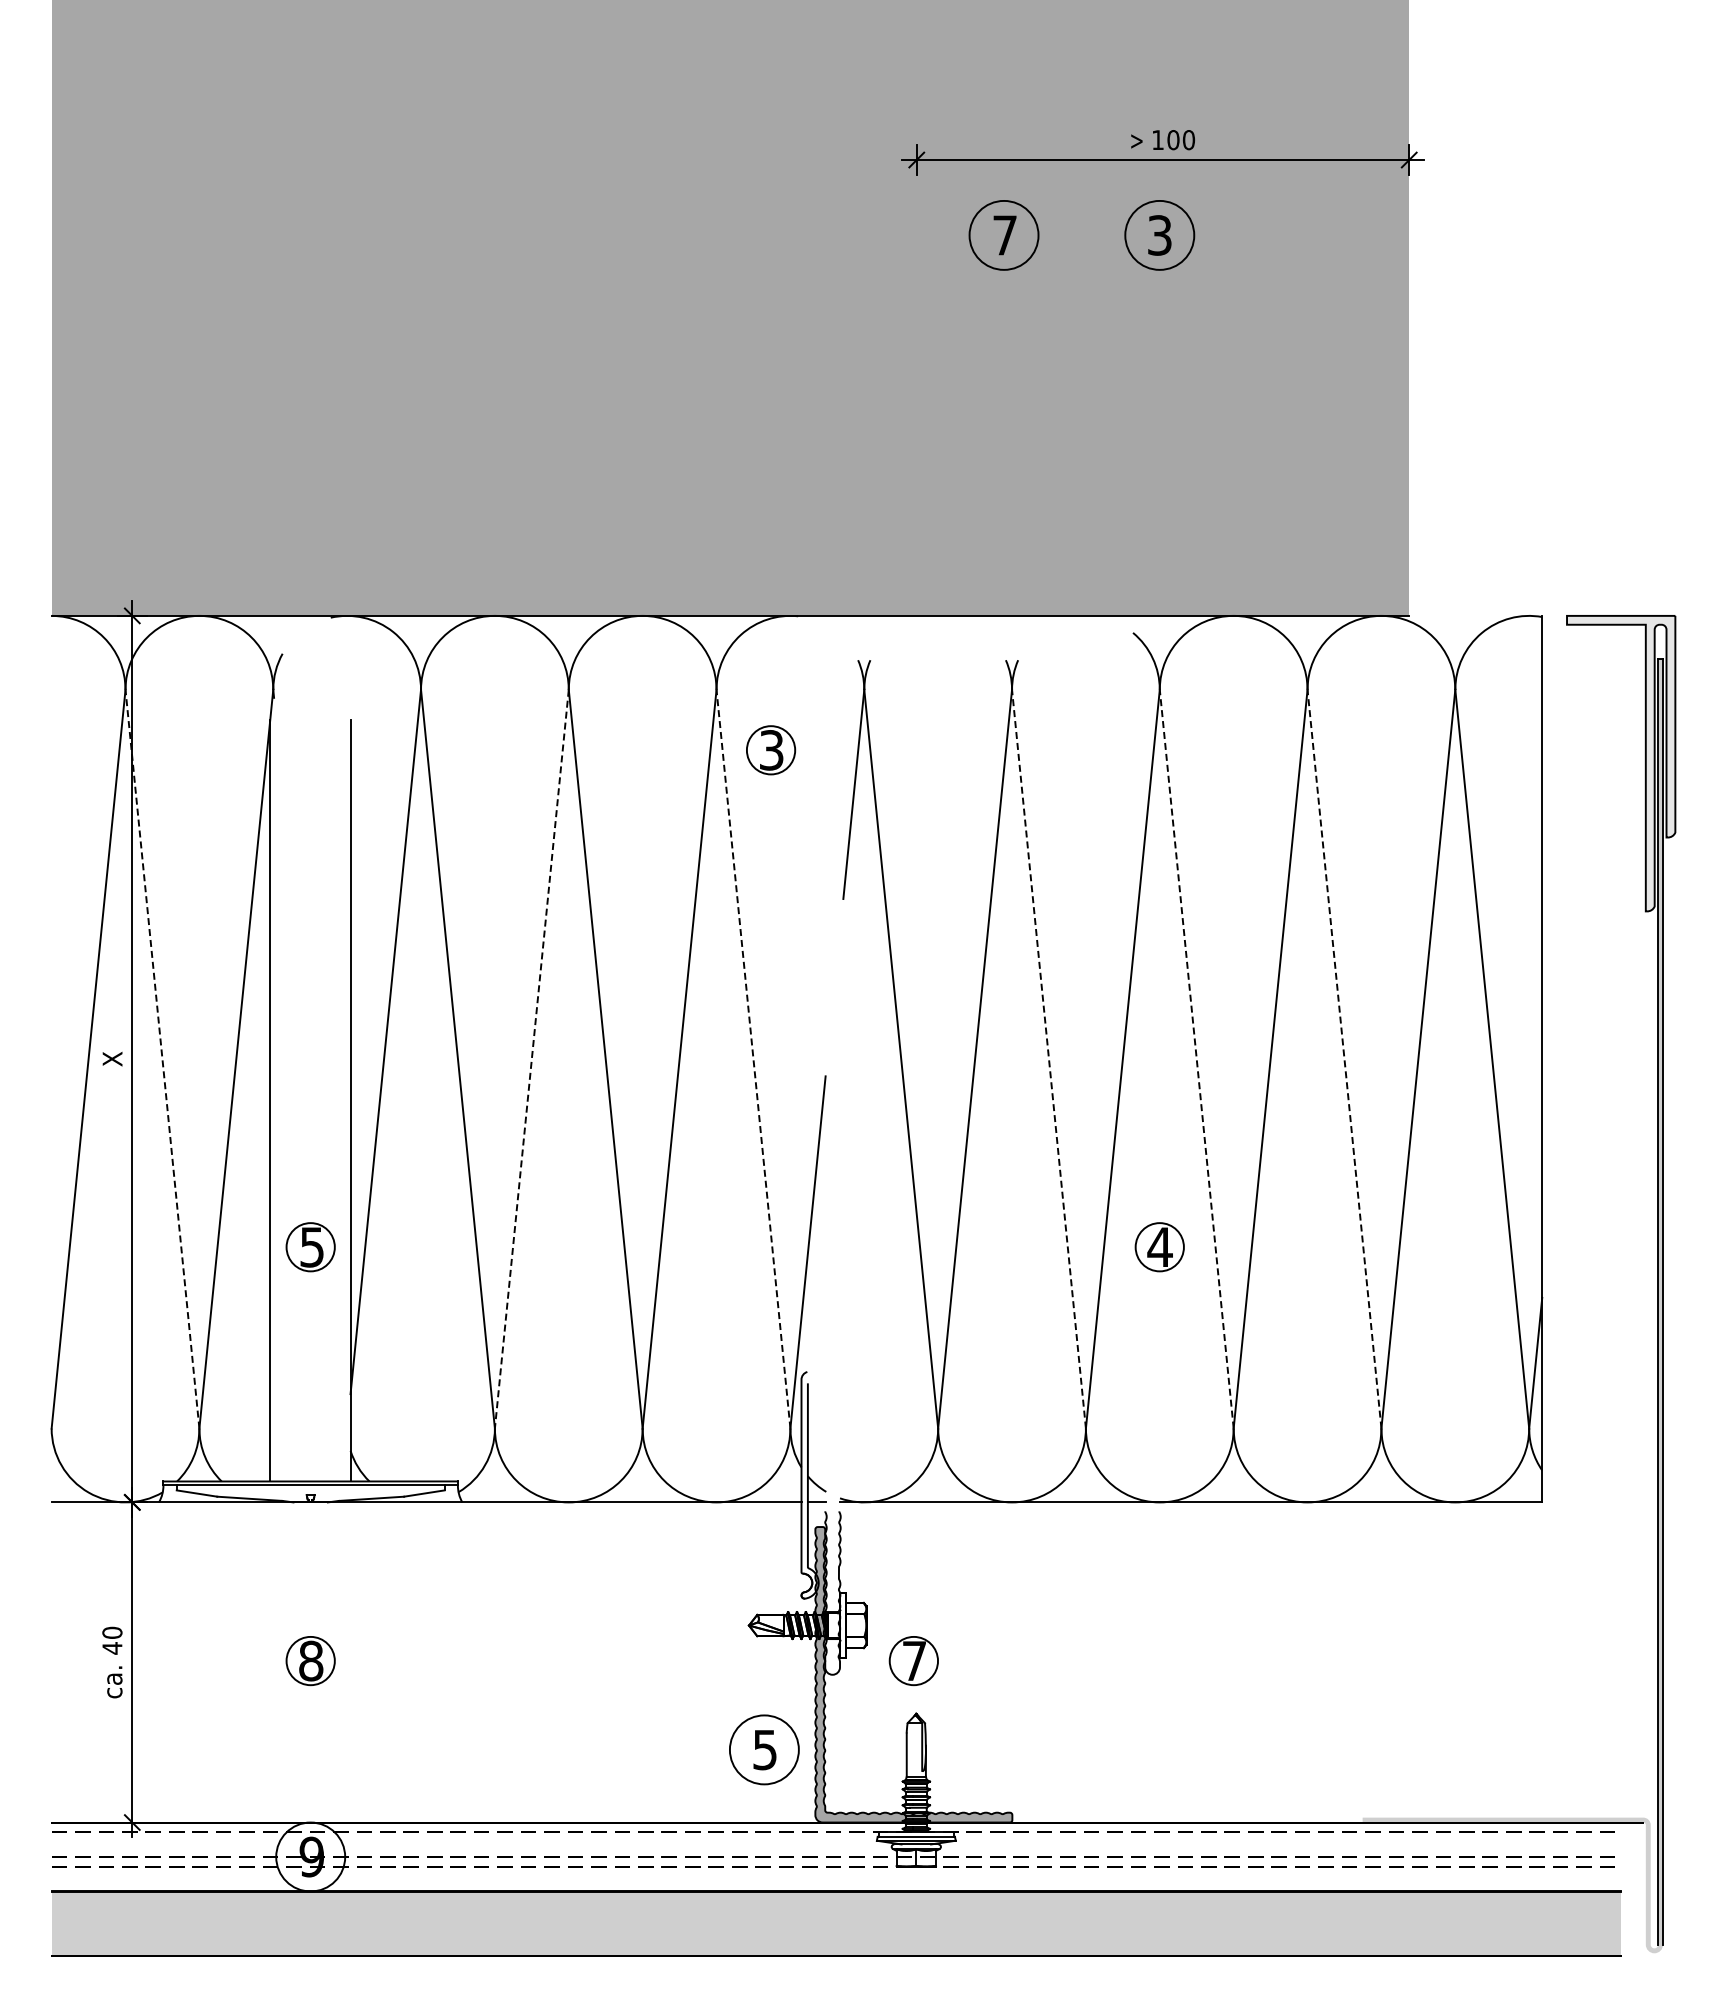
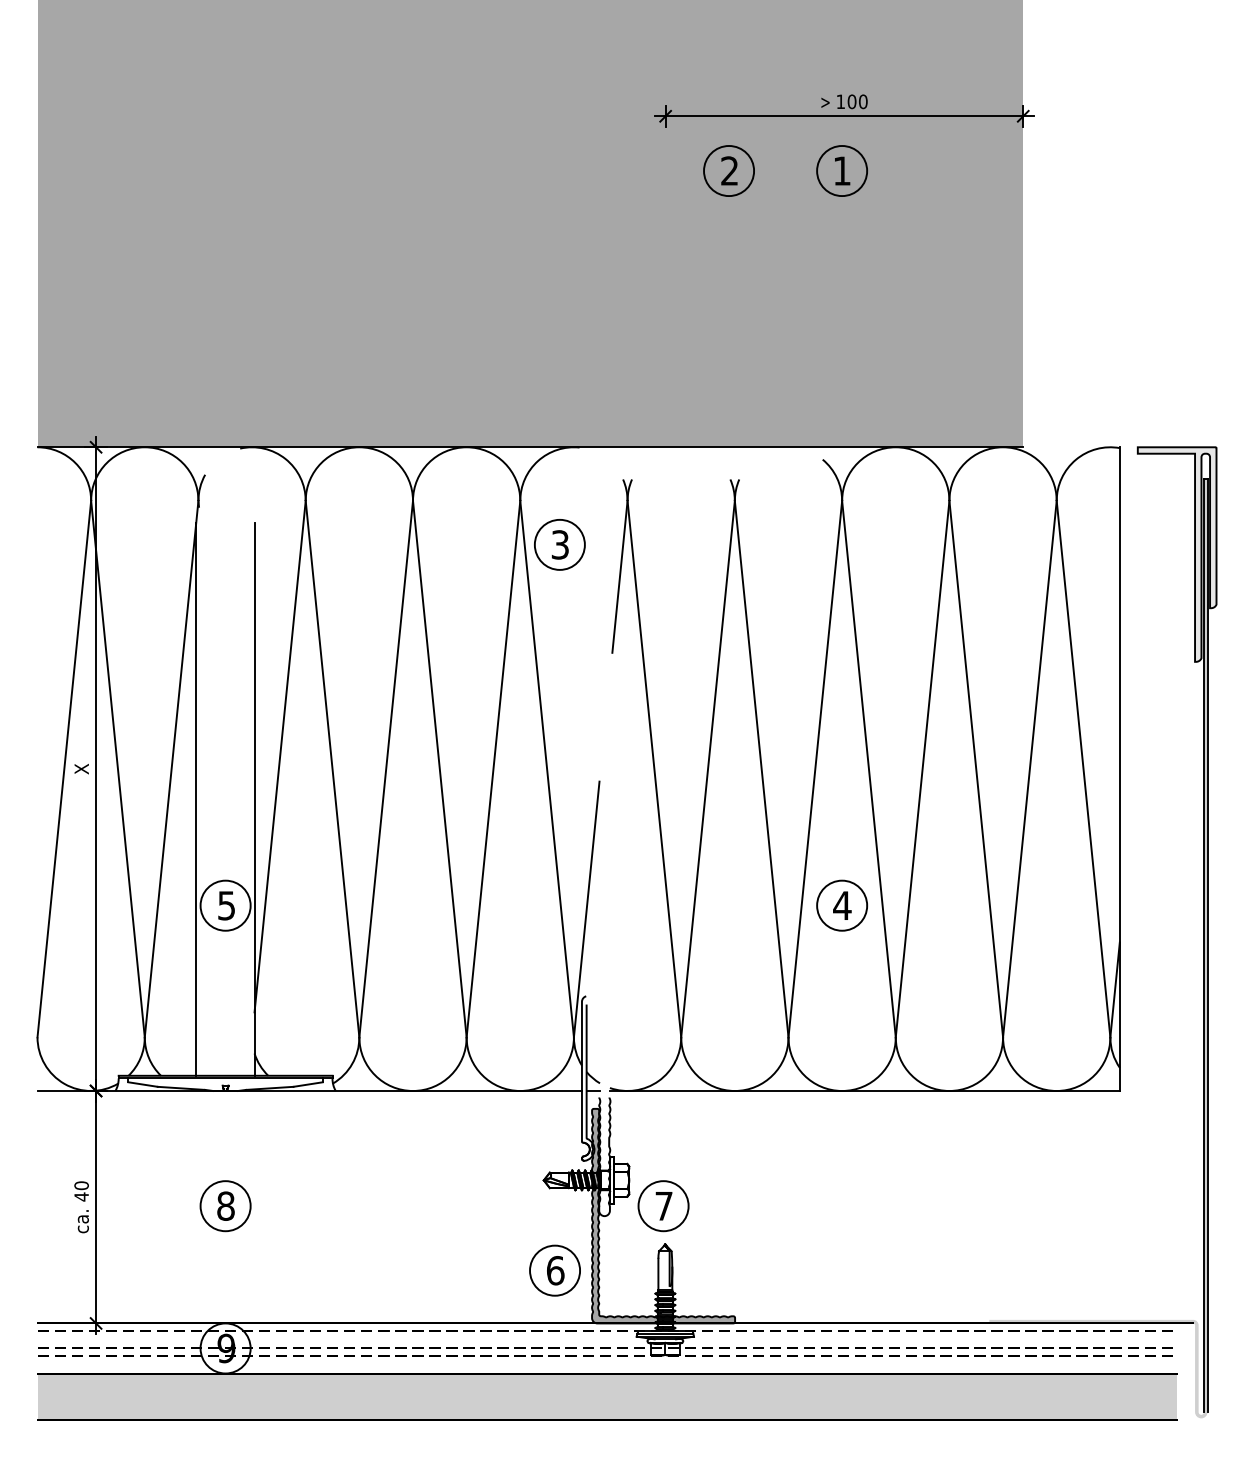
text: (1004, 235) -> (729, 171), 7 -> 2
text: (1159, 235) -> (841, 171), 3 -> 1
circle: (770, 749) -> (559, 544), size x1.43
line: (162, 1058) -> (118, 768), dashed -> solid
line: (753, 1058) -> (547, 768), dashed -> solid
line: (1048, 1058) -> (761, 768), dashed -> solid
line: (1196, 1058) -> (868, 768), dashed -> solid
line: (1344, 1058) -> (976, 768), dashed -> solid
line: (531, 1059) -> (385, 769), dashed -> solid
circle: (310, 1246) -> (225, 905), size x1.43
circle: (1159, 1246) -> (841, 905), size x1.43
circle: (310, 1660) -> (225, 1205), size x1.43
circle: (913, 1660) -> (663, 1205), size x1.43
text: (765, 1749) -> (555, 1270), 5 -> 6

